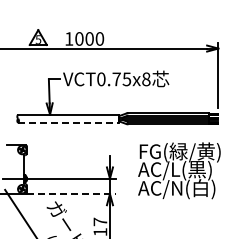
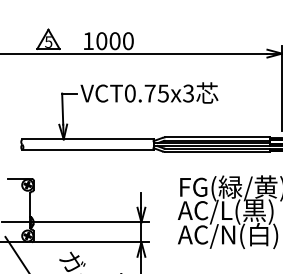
text: (146, 79) -> (188, 93), VCT0.75x8 -> VCT0.75x3
line: (68, 122) -> (87, 149), dashed -> solid
line: (71, 193) -> (91, 241), dashed -> solid

